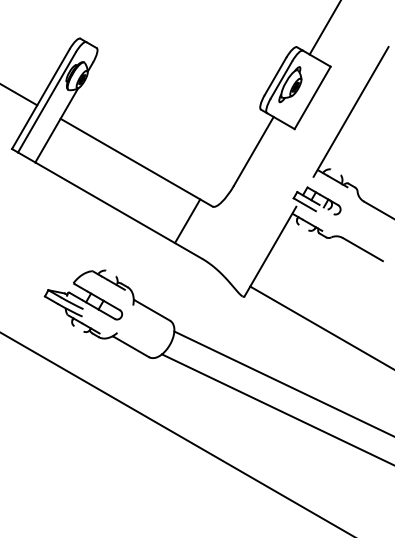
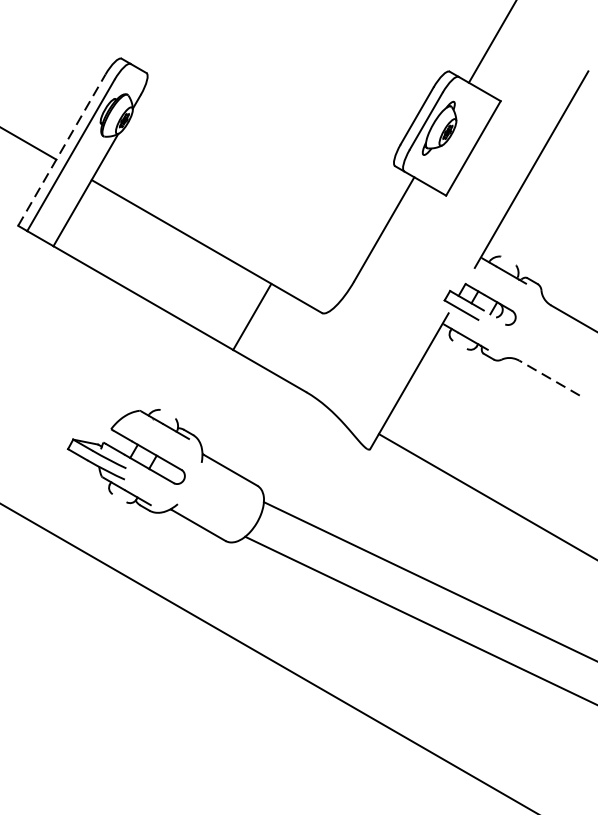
line: (40, 99) -> (61, 150), solid -> dashed
line: (187, 221) -> (252, 317), moved
line: (362, 249) -> (548, 377), solid -> dashed

